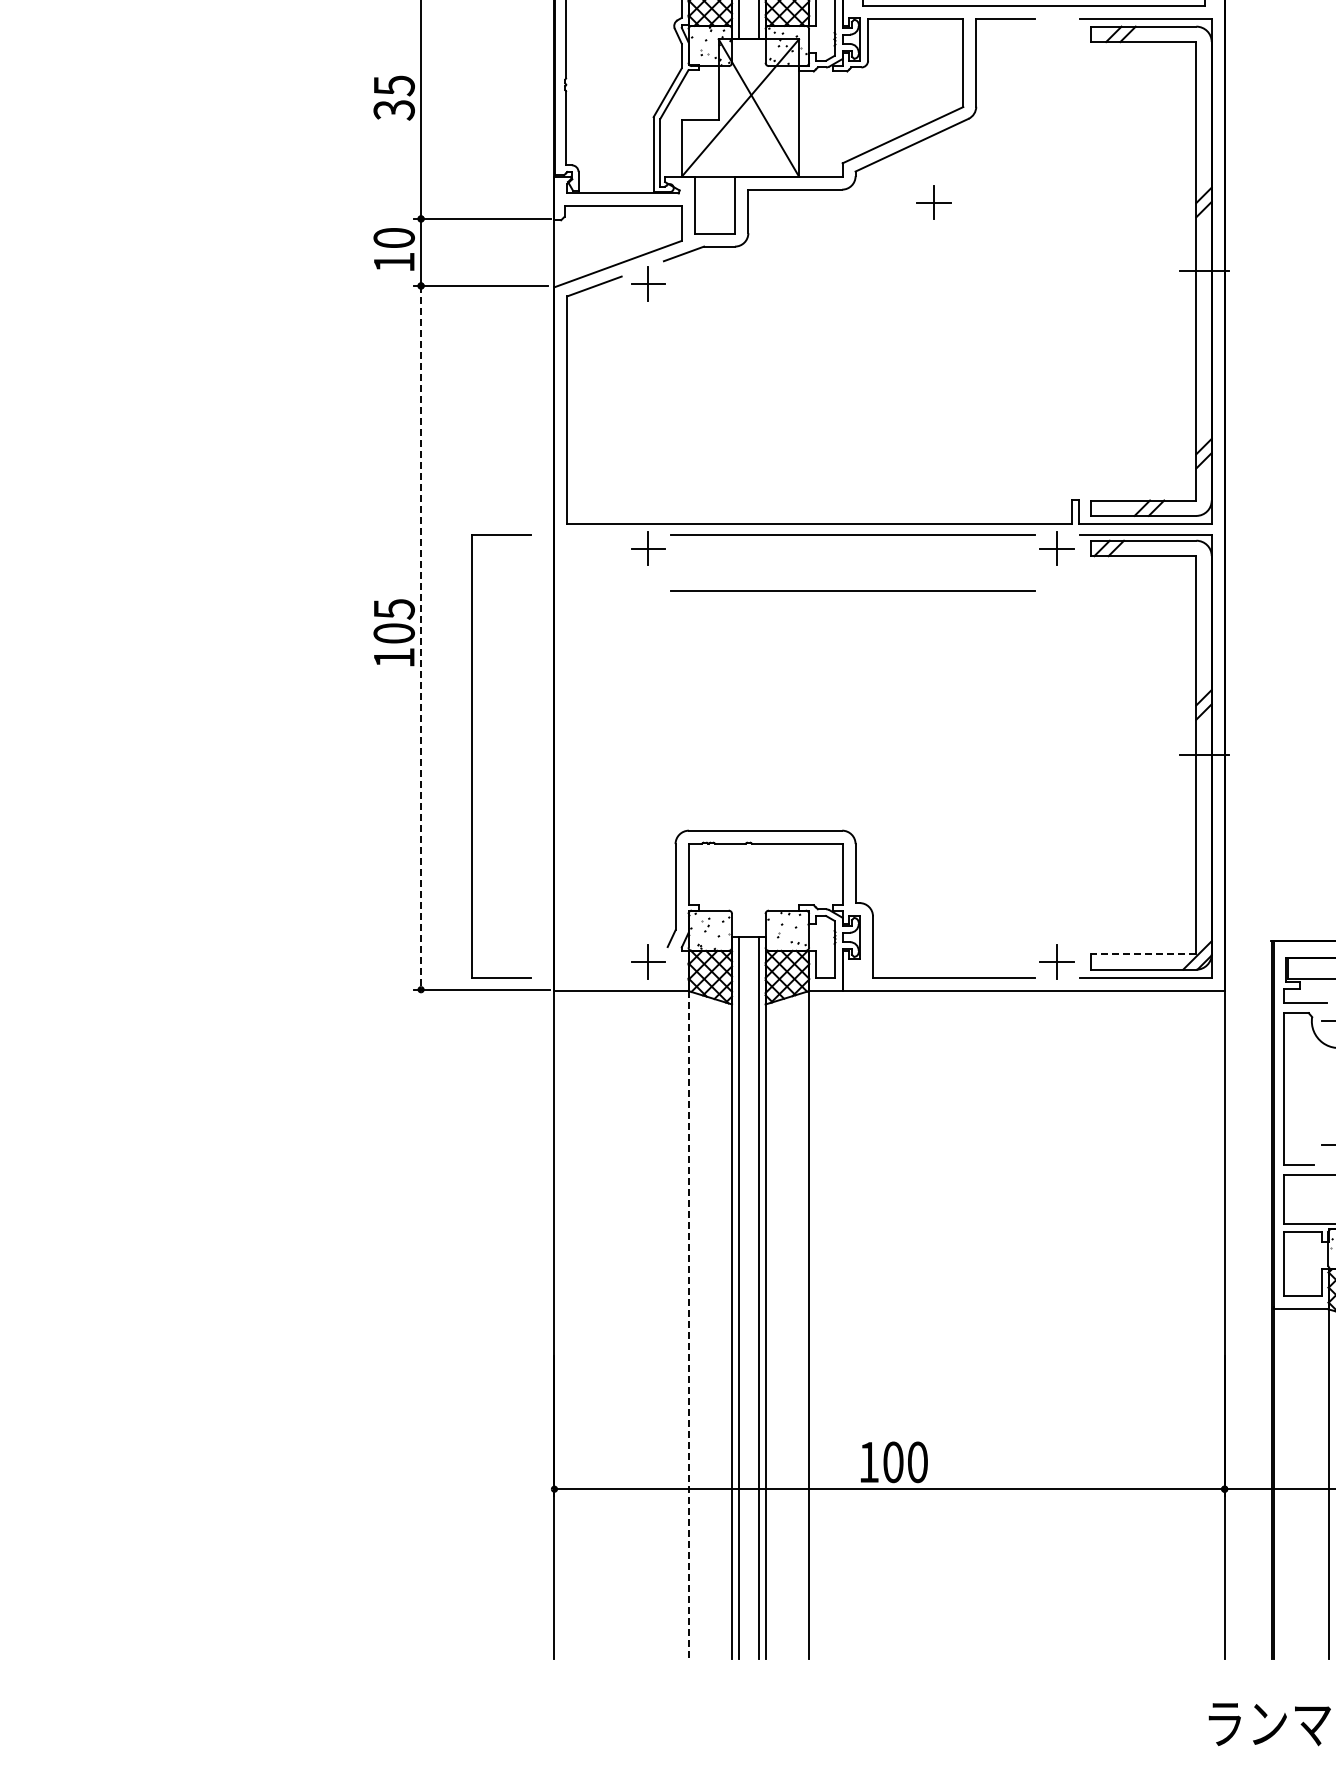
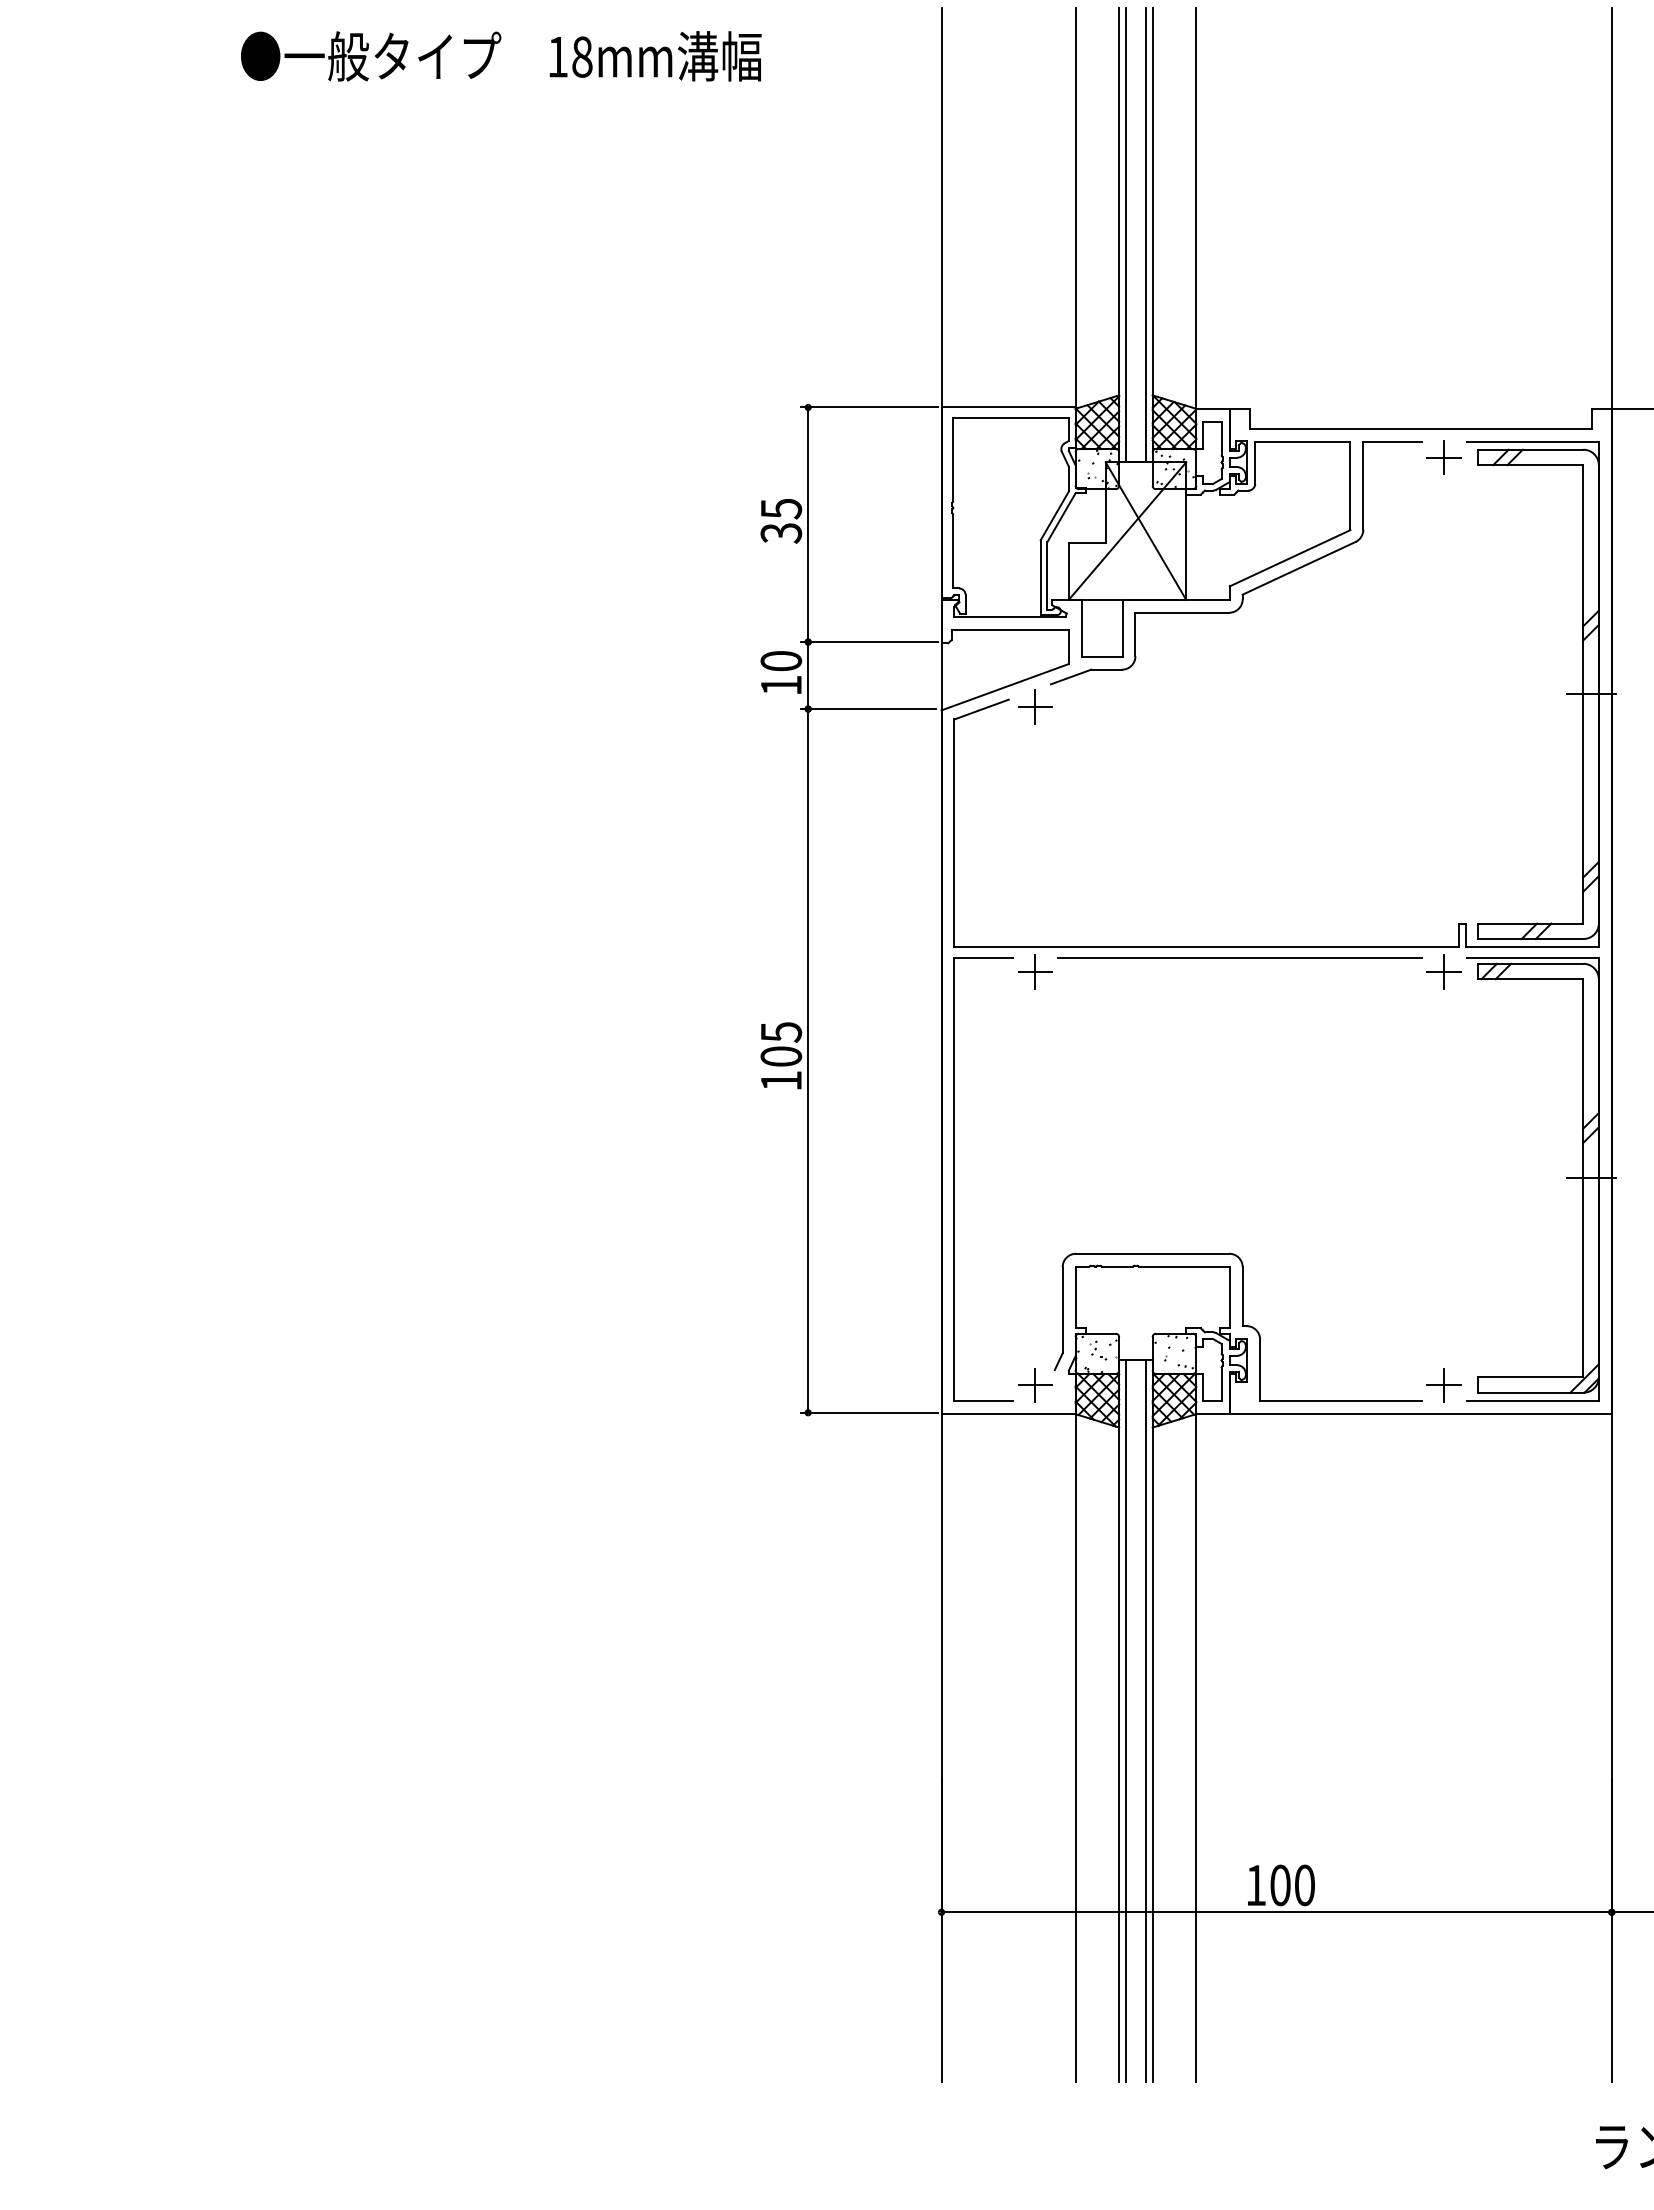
part: (933, 202) -> (1443, 457), moved
line: (852, 590) -> (1239, 1013), removed
line: (421, 637) -> (808, 1060), dashed -> solid
part: (472, 756) -> (954, 1179), moved
line: (1143, 954) -> (1530, 1377), dashed -> solid
line: (688, 1324) -> (1075, 1747), dashed -> solid

